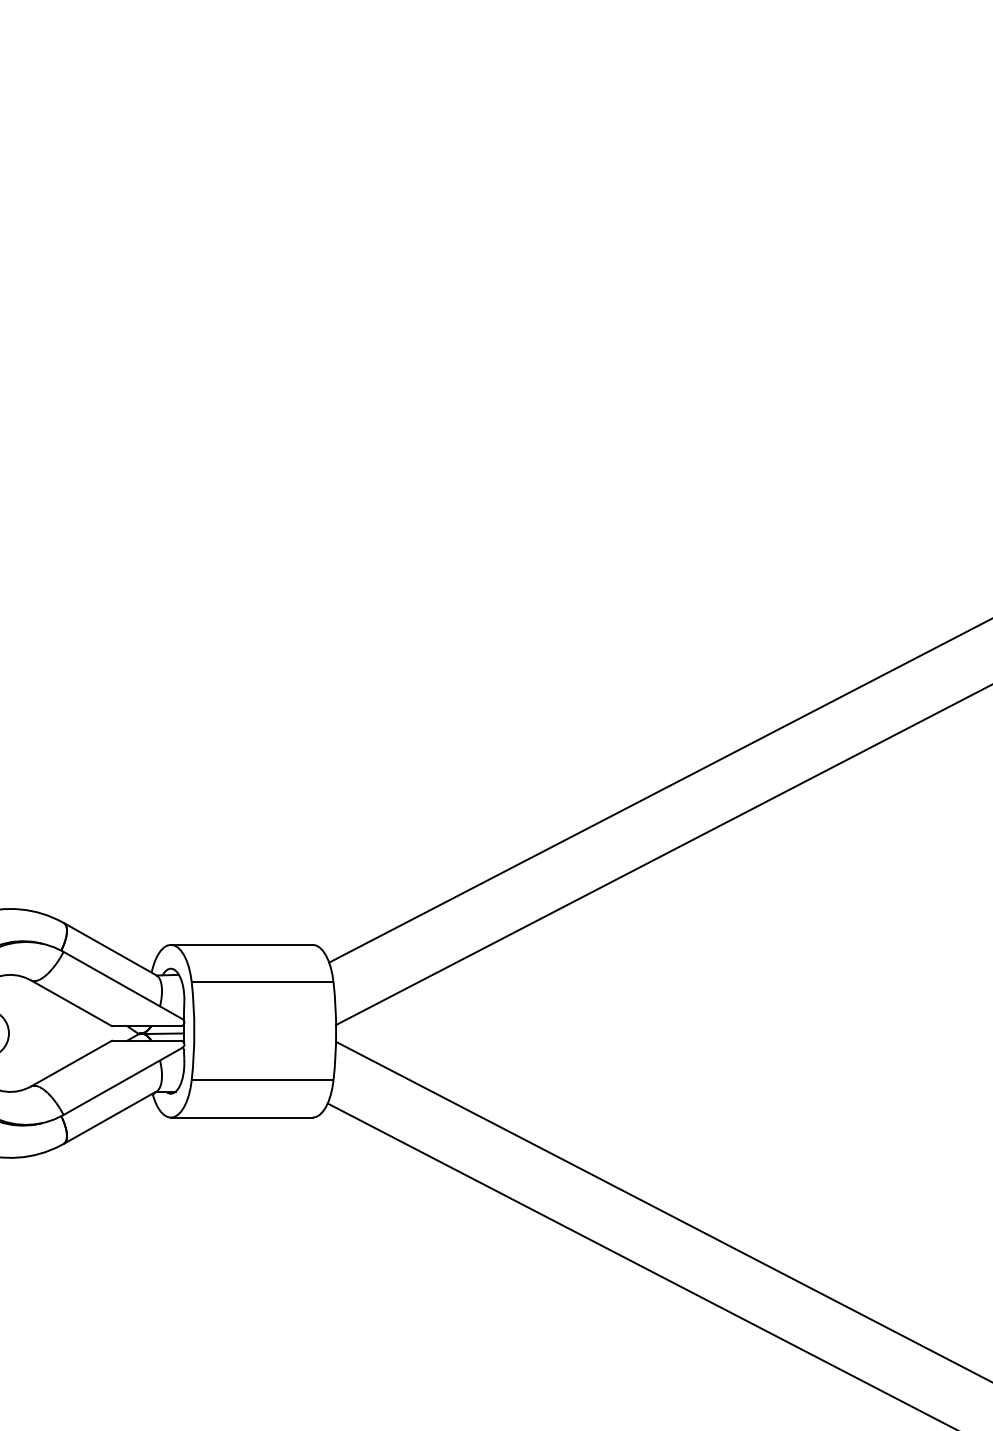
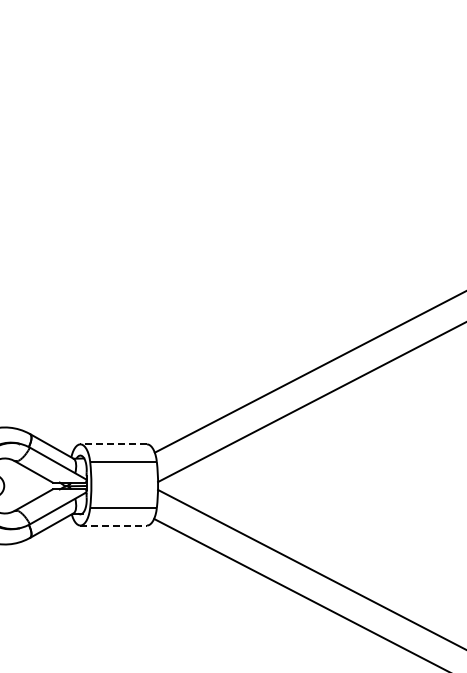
line: (241, 945) -> (113, 444), solid -> dashed
line: (243, 1117) -> (114, 525), solid -> dashed

